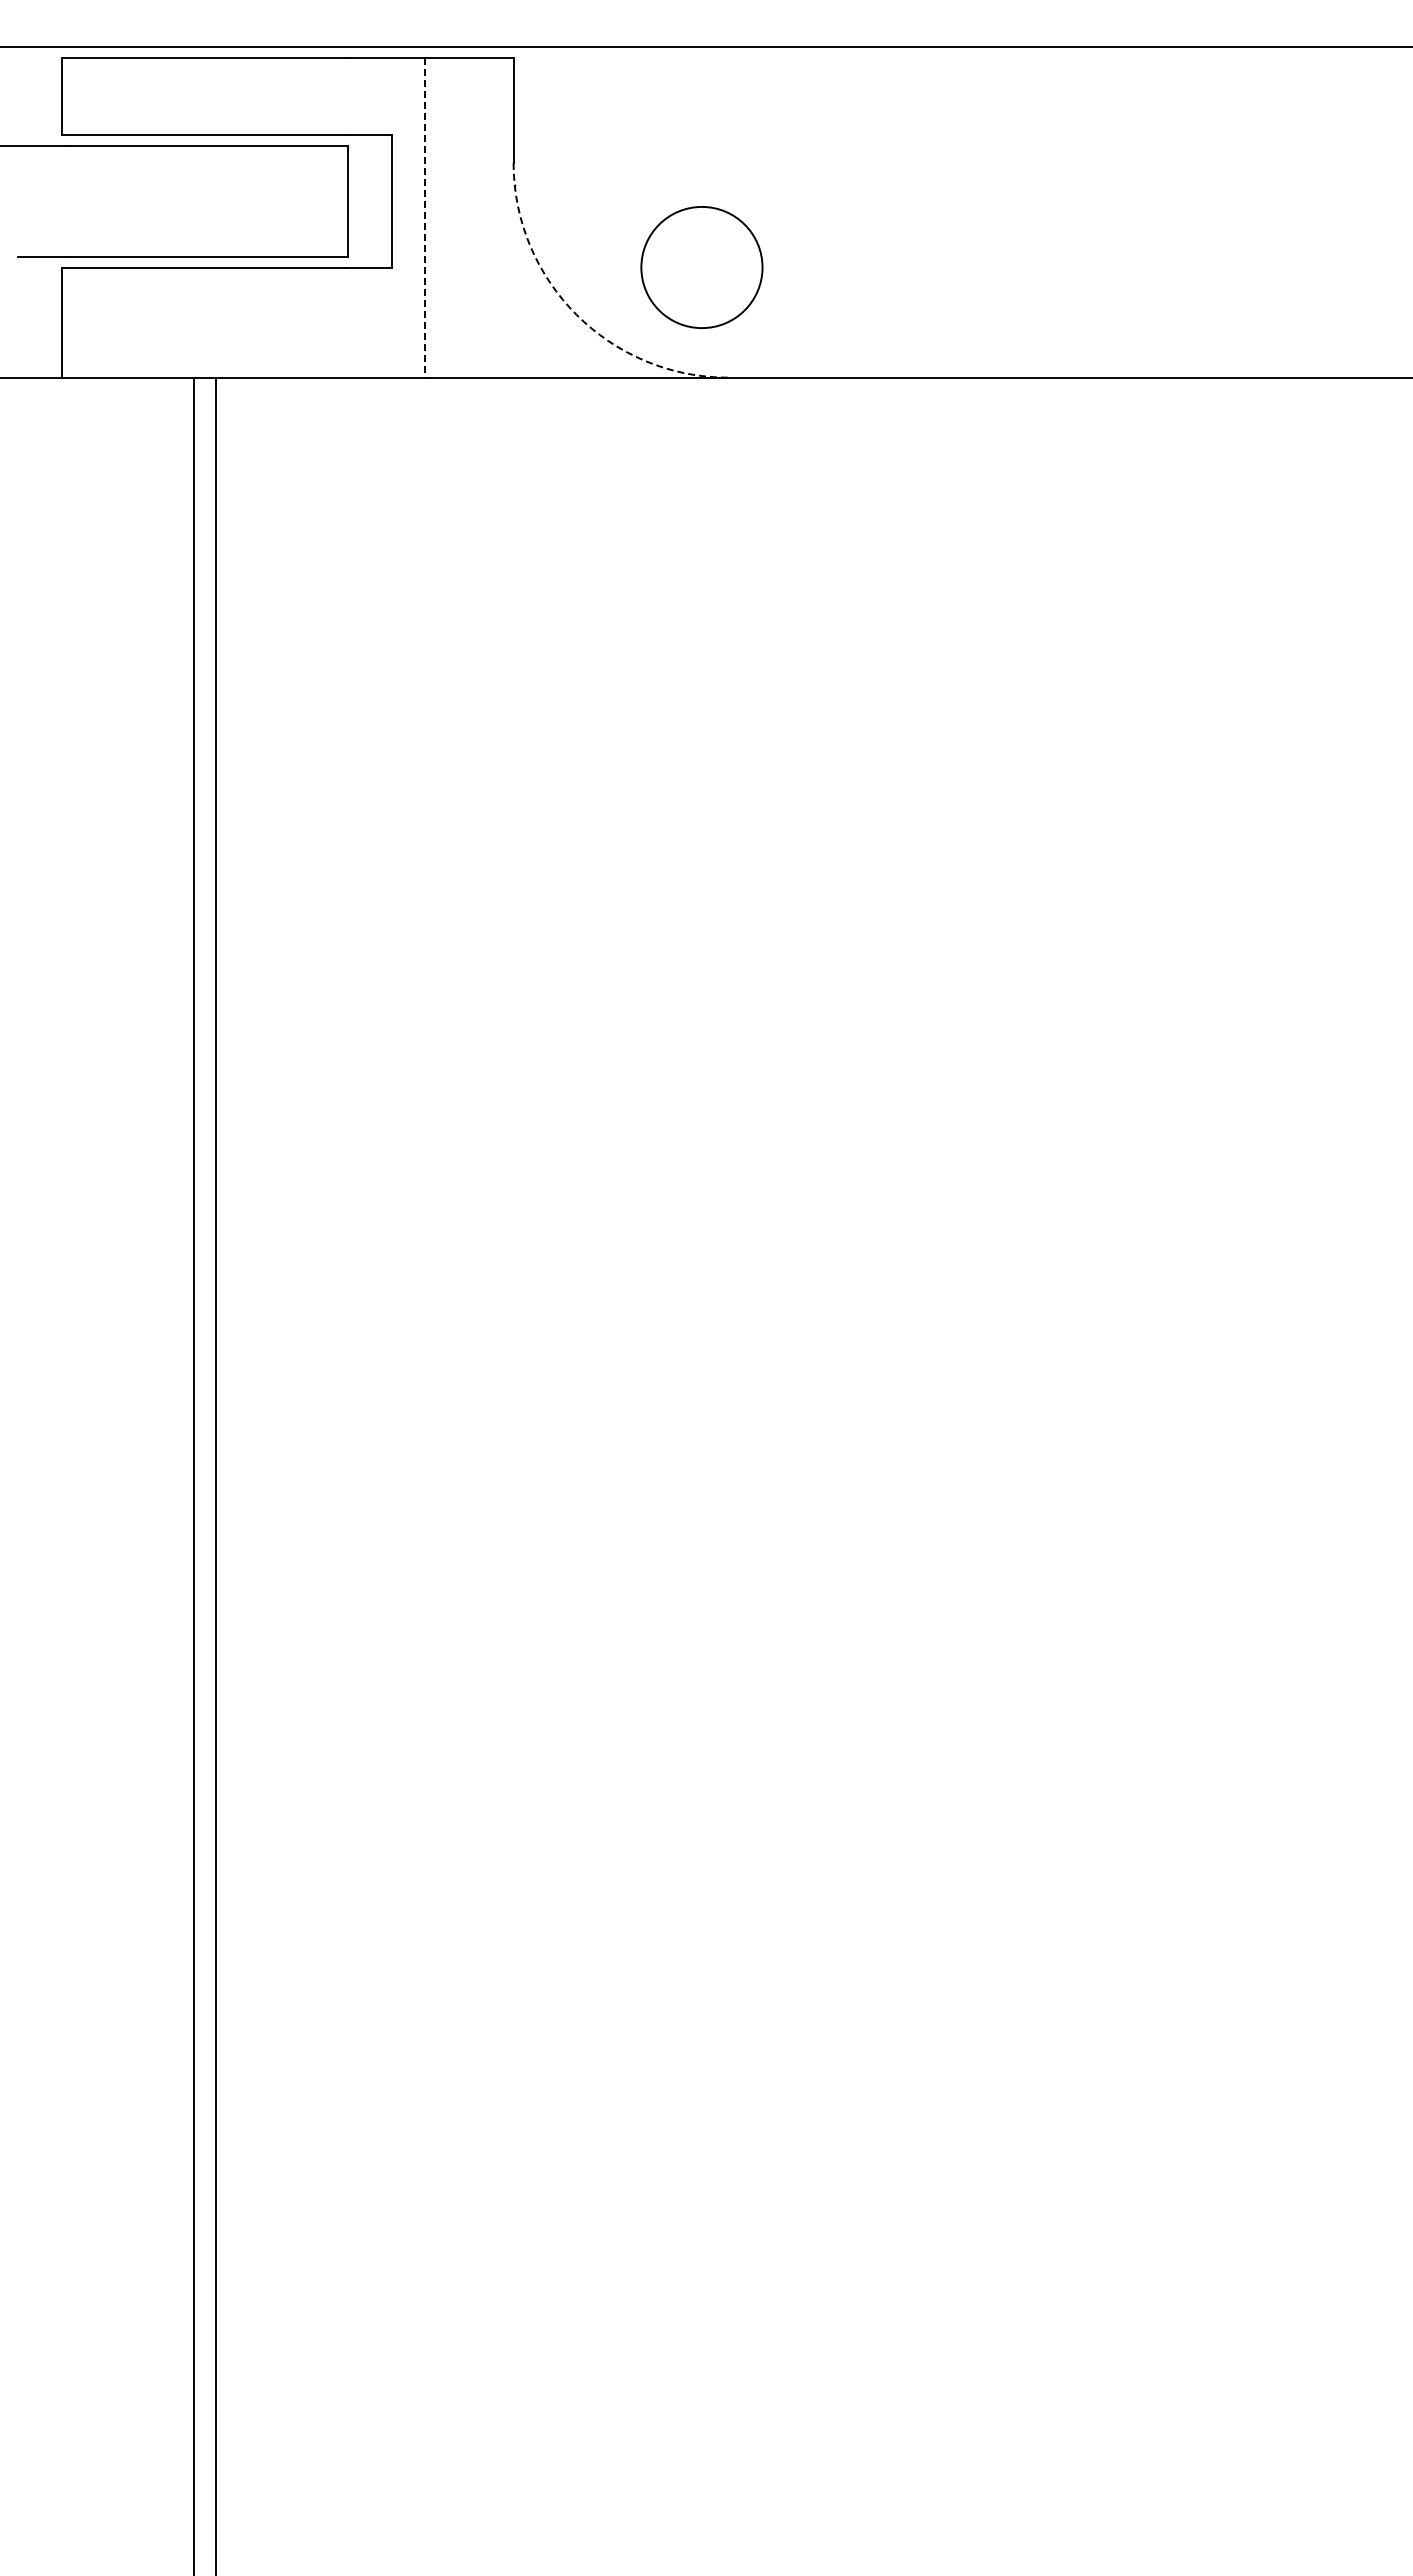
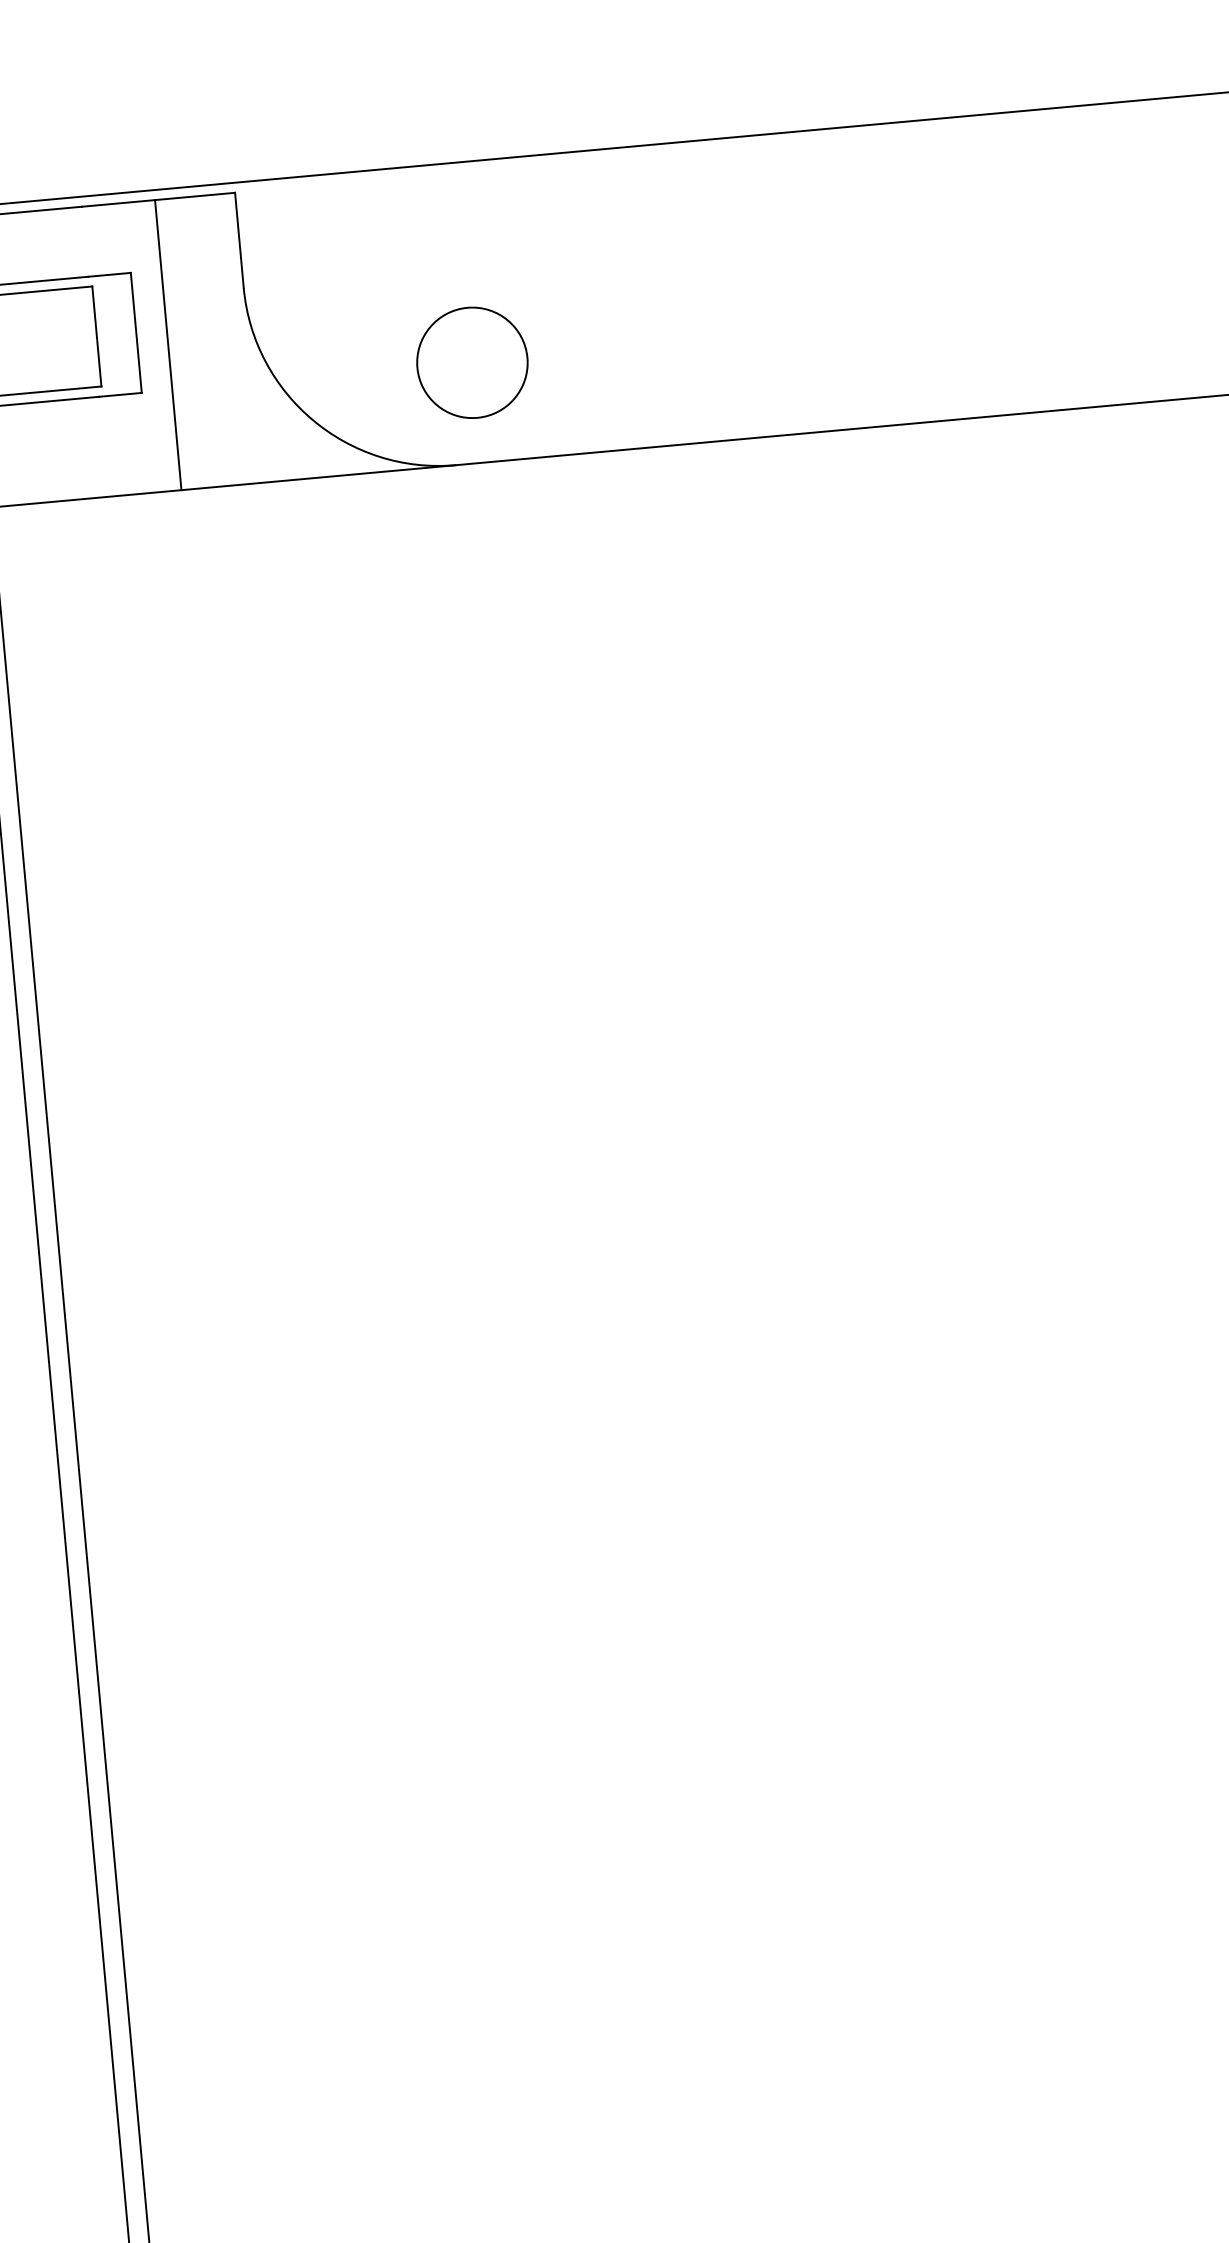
line: (425, 217) -> (168, 344), dashed -> solid
circle: (701, 267) -> (472, 362), moved
arc: (576, 314) -> (313, 420), dashed -> solid

